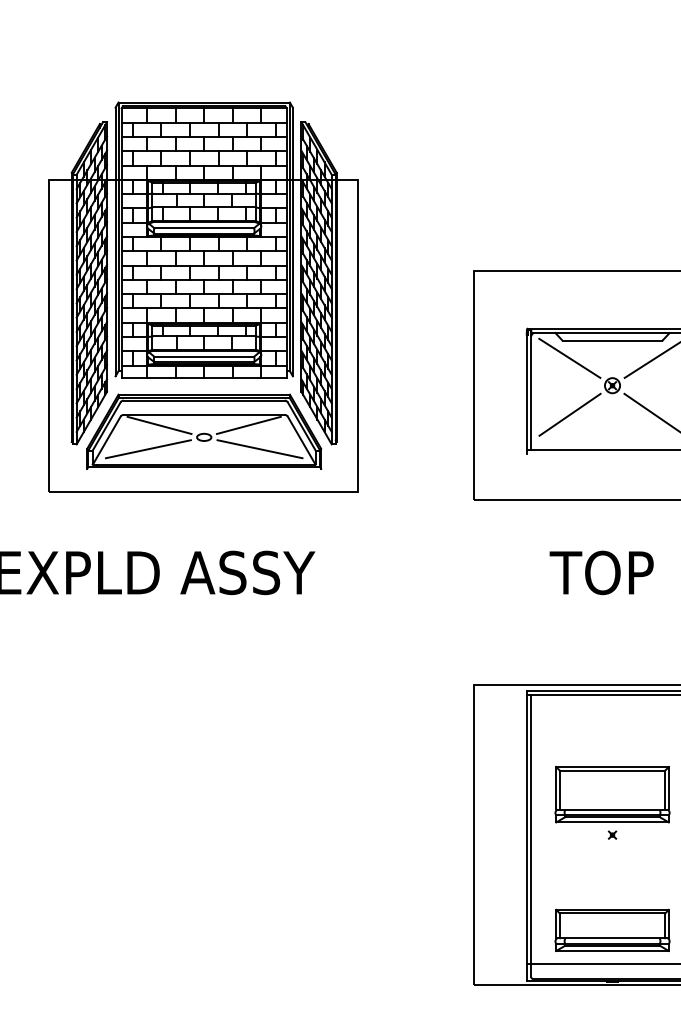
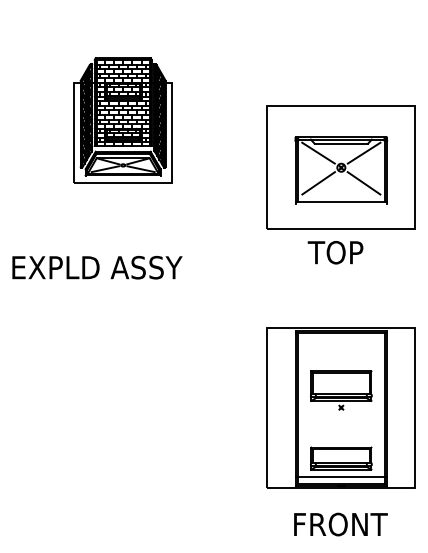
part: (202, 297) -> (122, 120), size x0.6
text: (601, 572) -> (335, 252), moved

